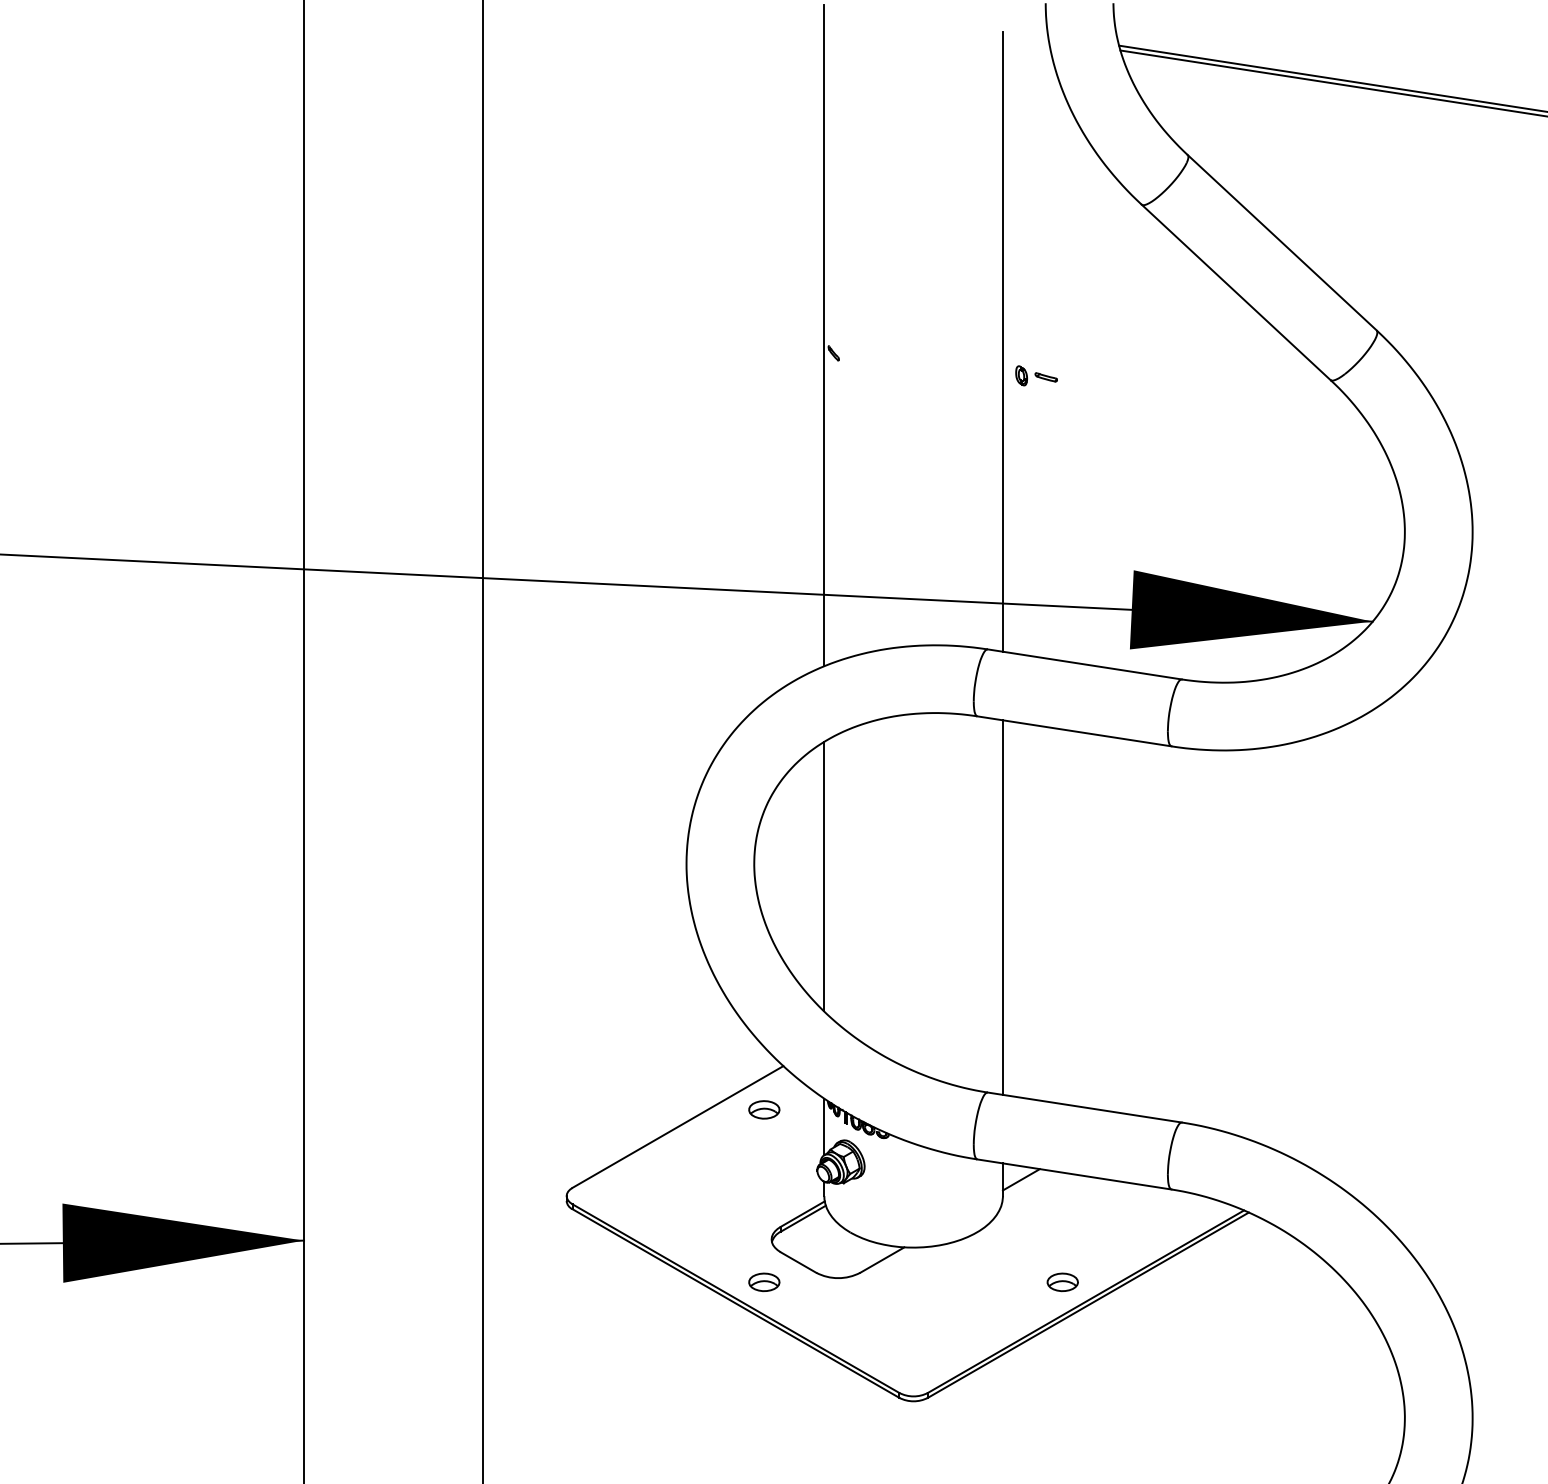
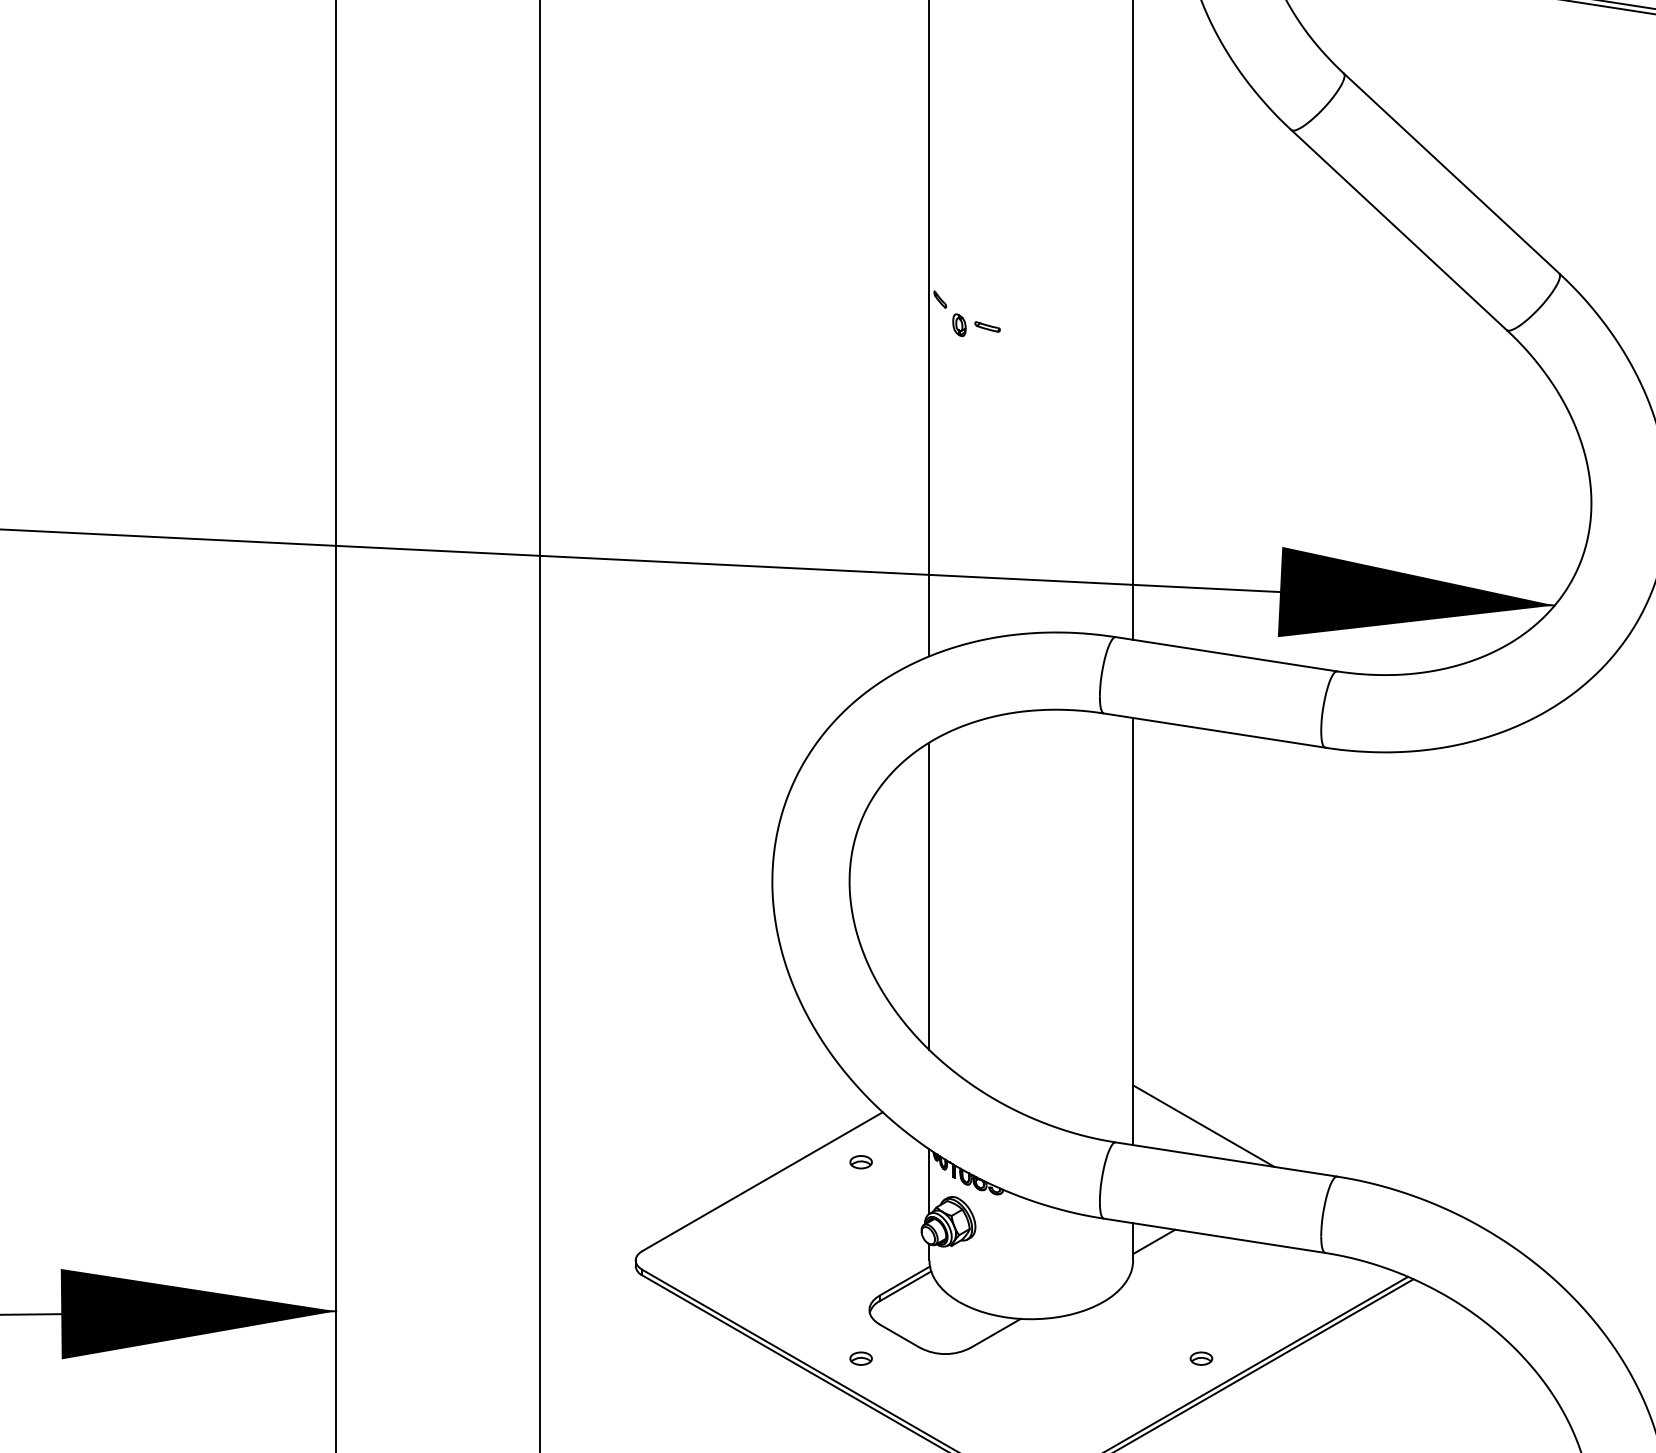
part: (1036, 375) -> (976, 324), moved
line: (1064, 1078) -> (1203, 1126), added
part: (764, 1109) -> (861, 1161), size x0.62
part: (764, 1281) -> (861, 1357), size x0.62
part: (1062, 1281) -> (1201, 1357), size x0.62

